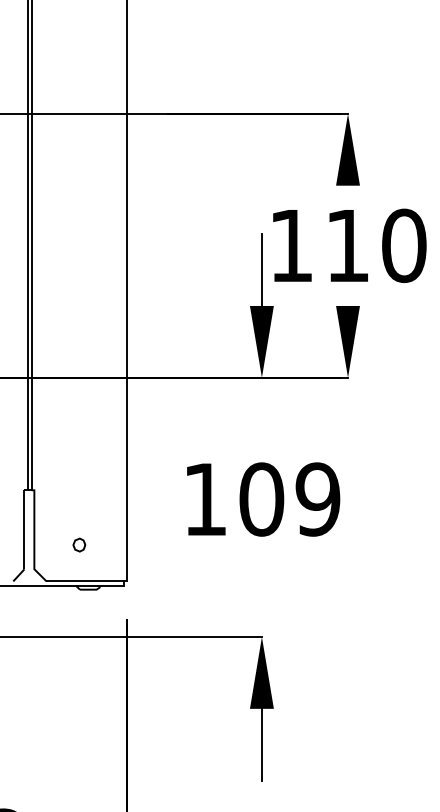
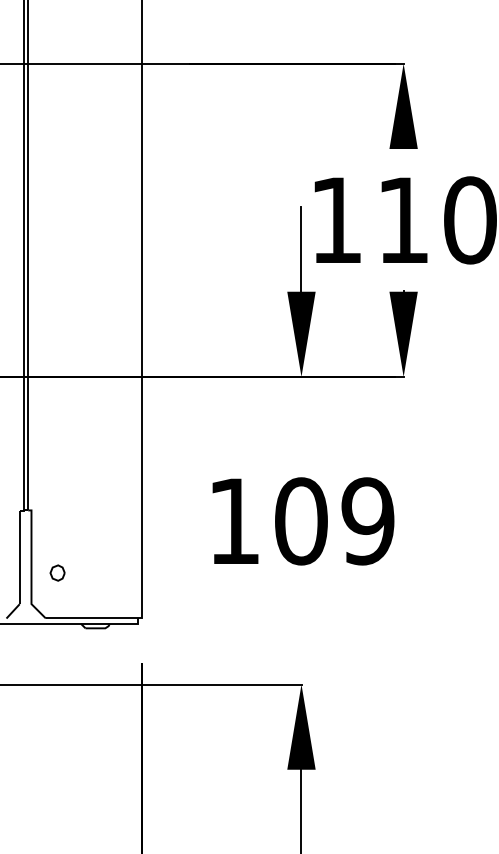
part: (79, 544) -> (57, 572), moved

